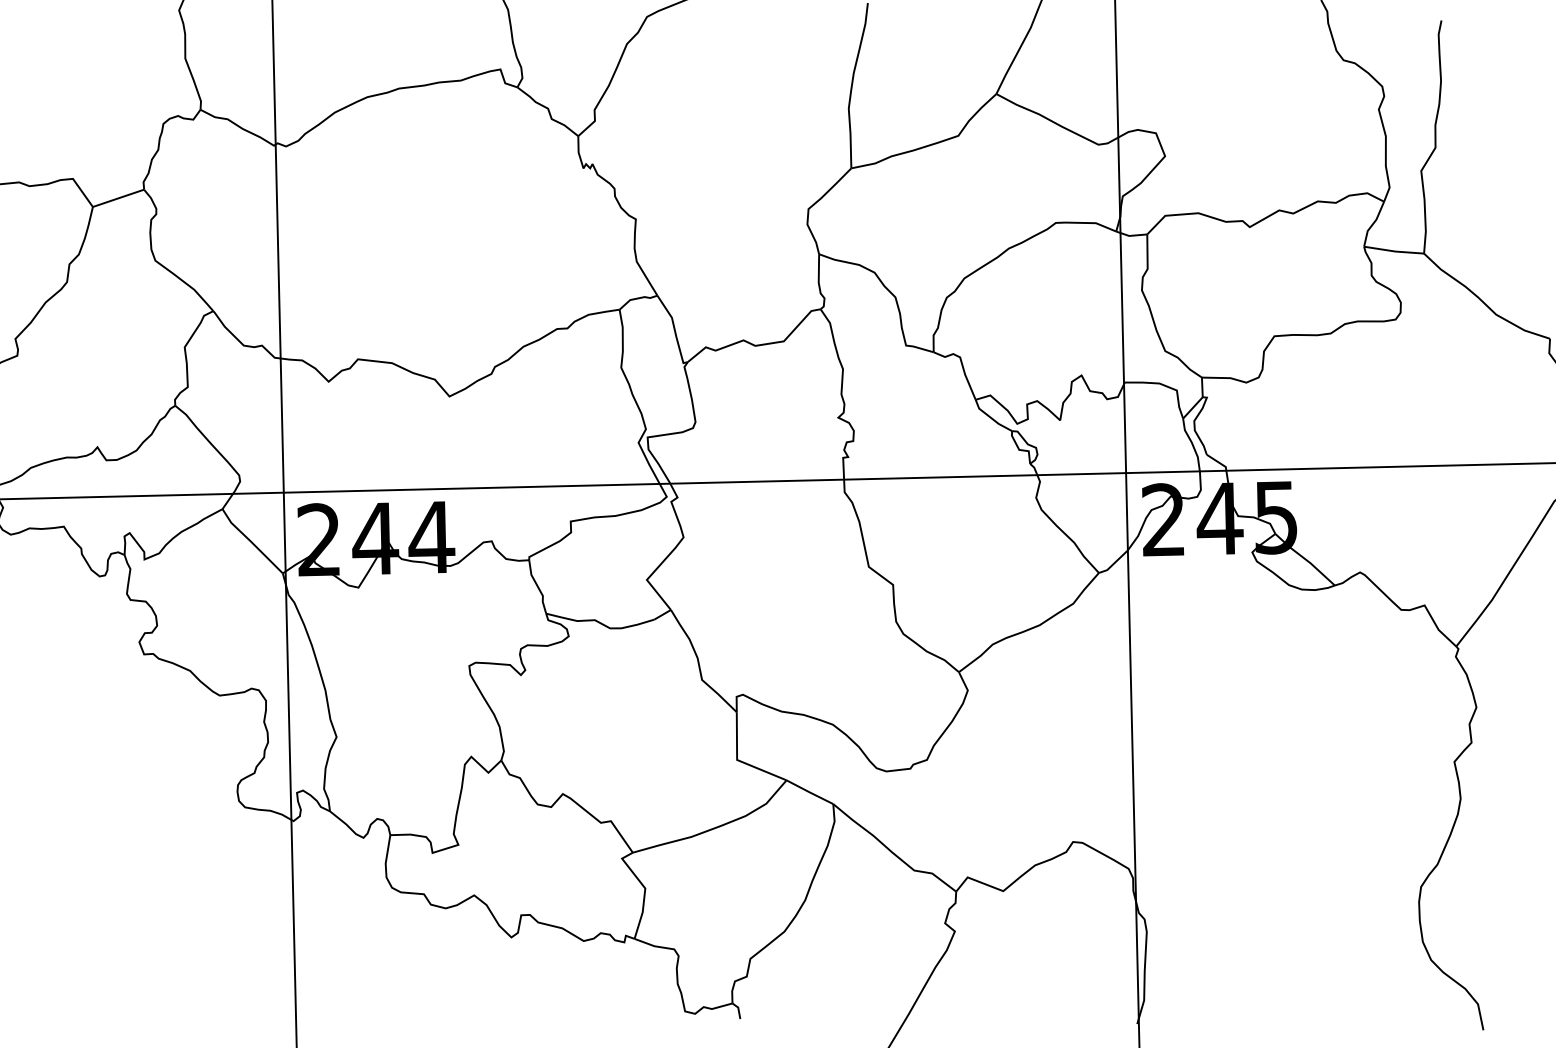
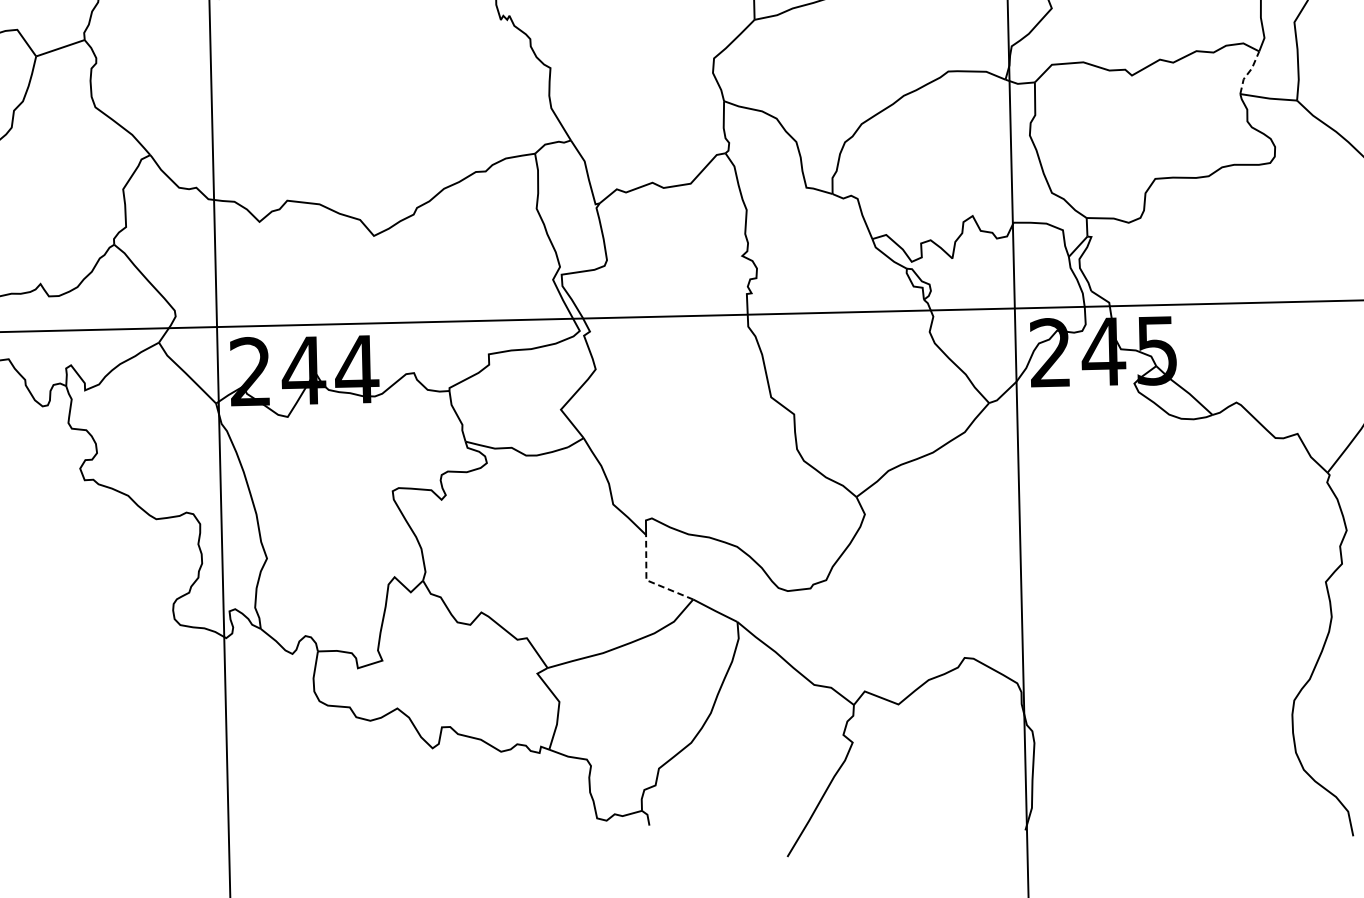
line: (1372, 224) -> (1248, 73), solid -> dashed
line: (738, 760) -> (647, 580), solid -> dashed

